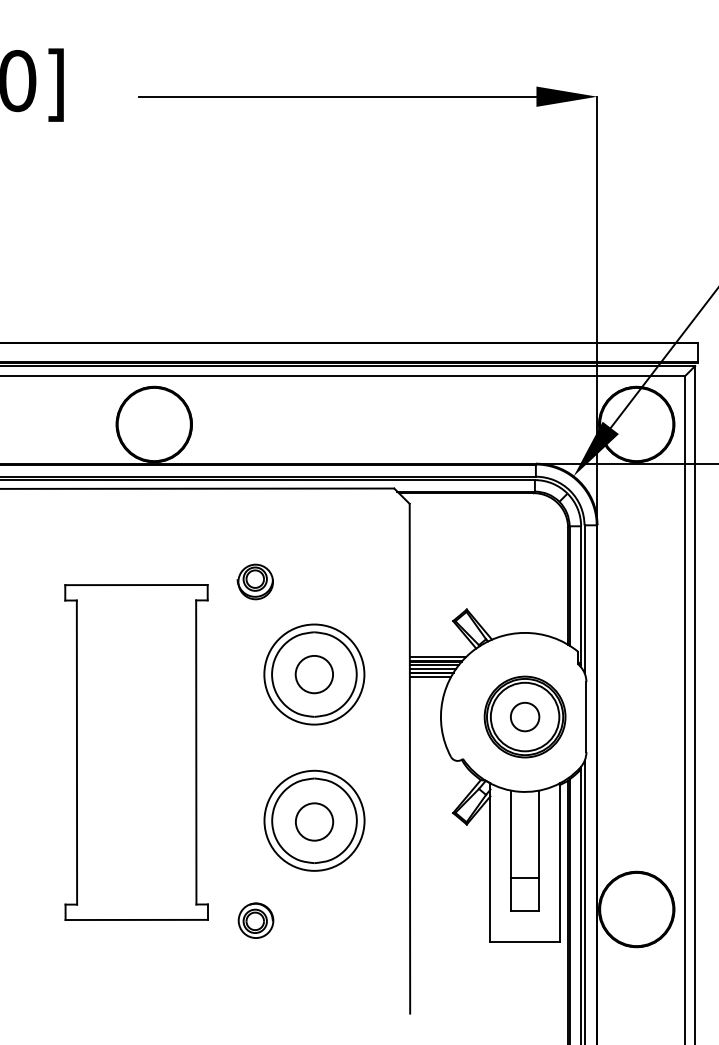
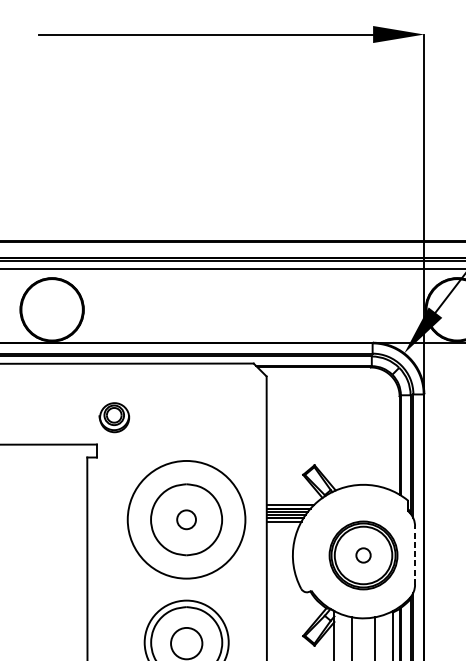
part: (254, 581) -> (113, 417), moved
circle: (314, 674) -> (186, 519), size x0.6
circle: (314, 674) -> (186, 519), size x1.4
circle: (524, 716) -> (363, 555), size x0.6
line: (586, 717) -> (415, 555), solid -> dashed

